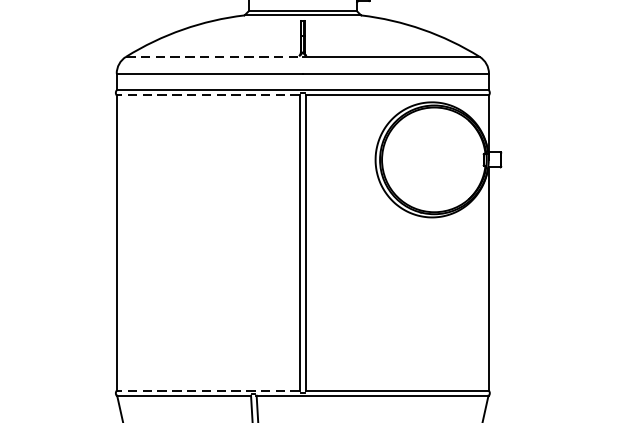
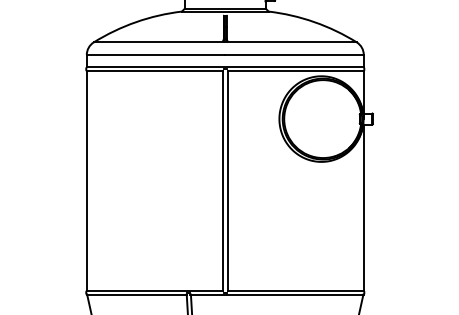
line: (214, 56) -> (159, 42), dashed -> solid
line: (207, 95) -> (154, 71), dashed -> solid
line: (207, 390) -> (154, 290), dashed -> solid

